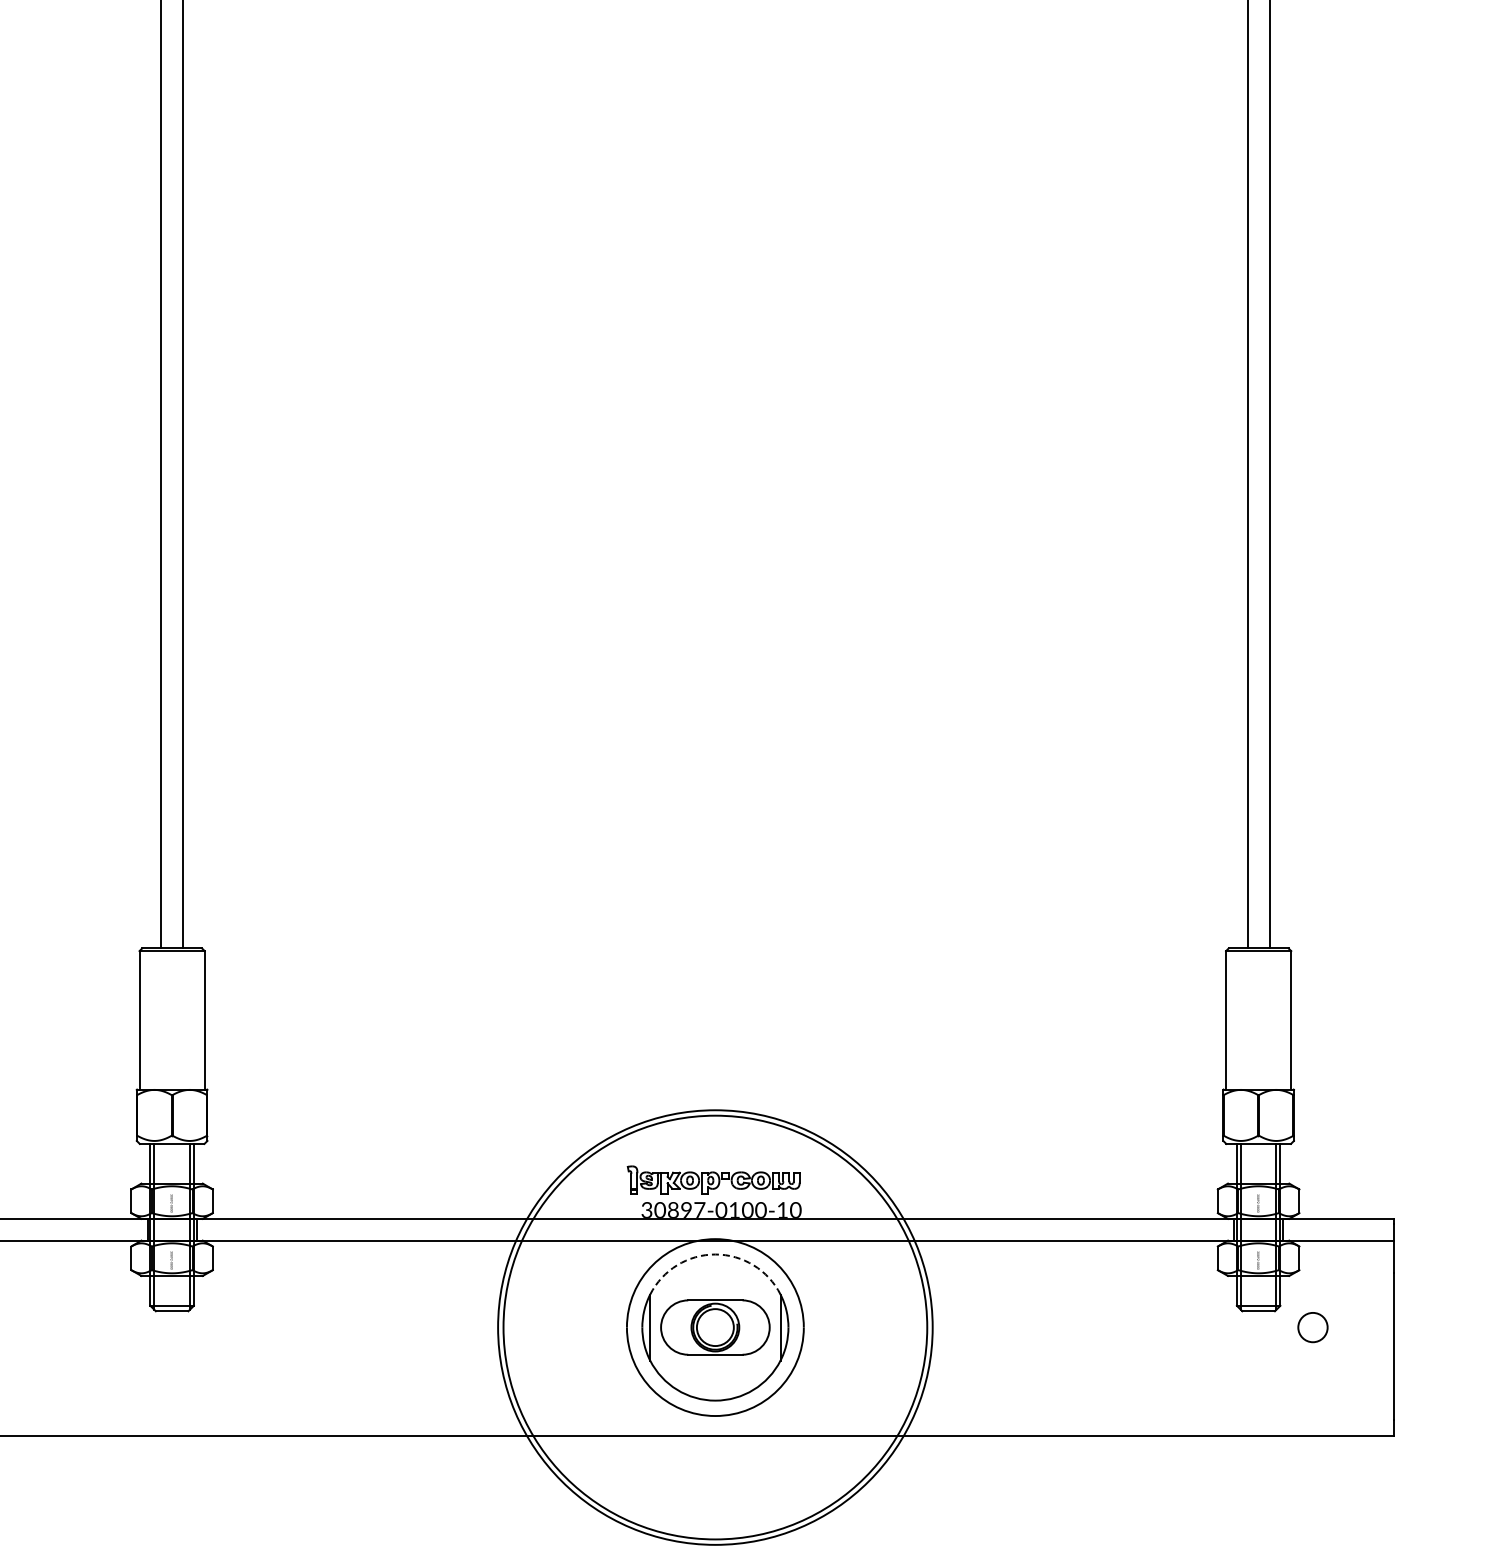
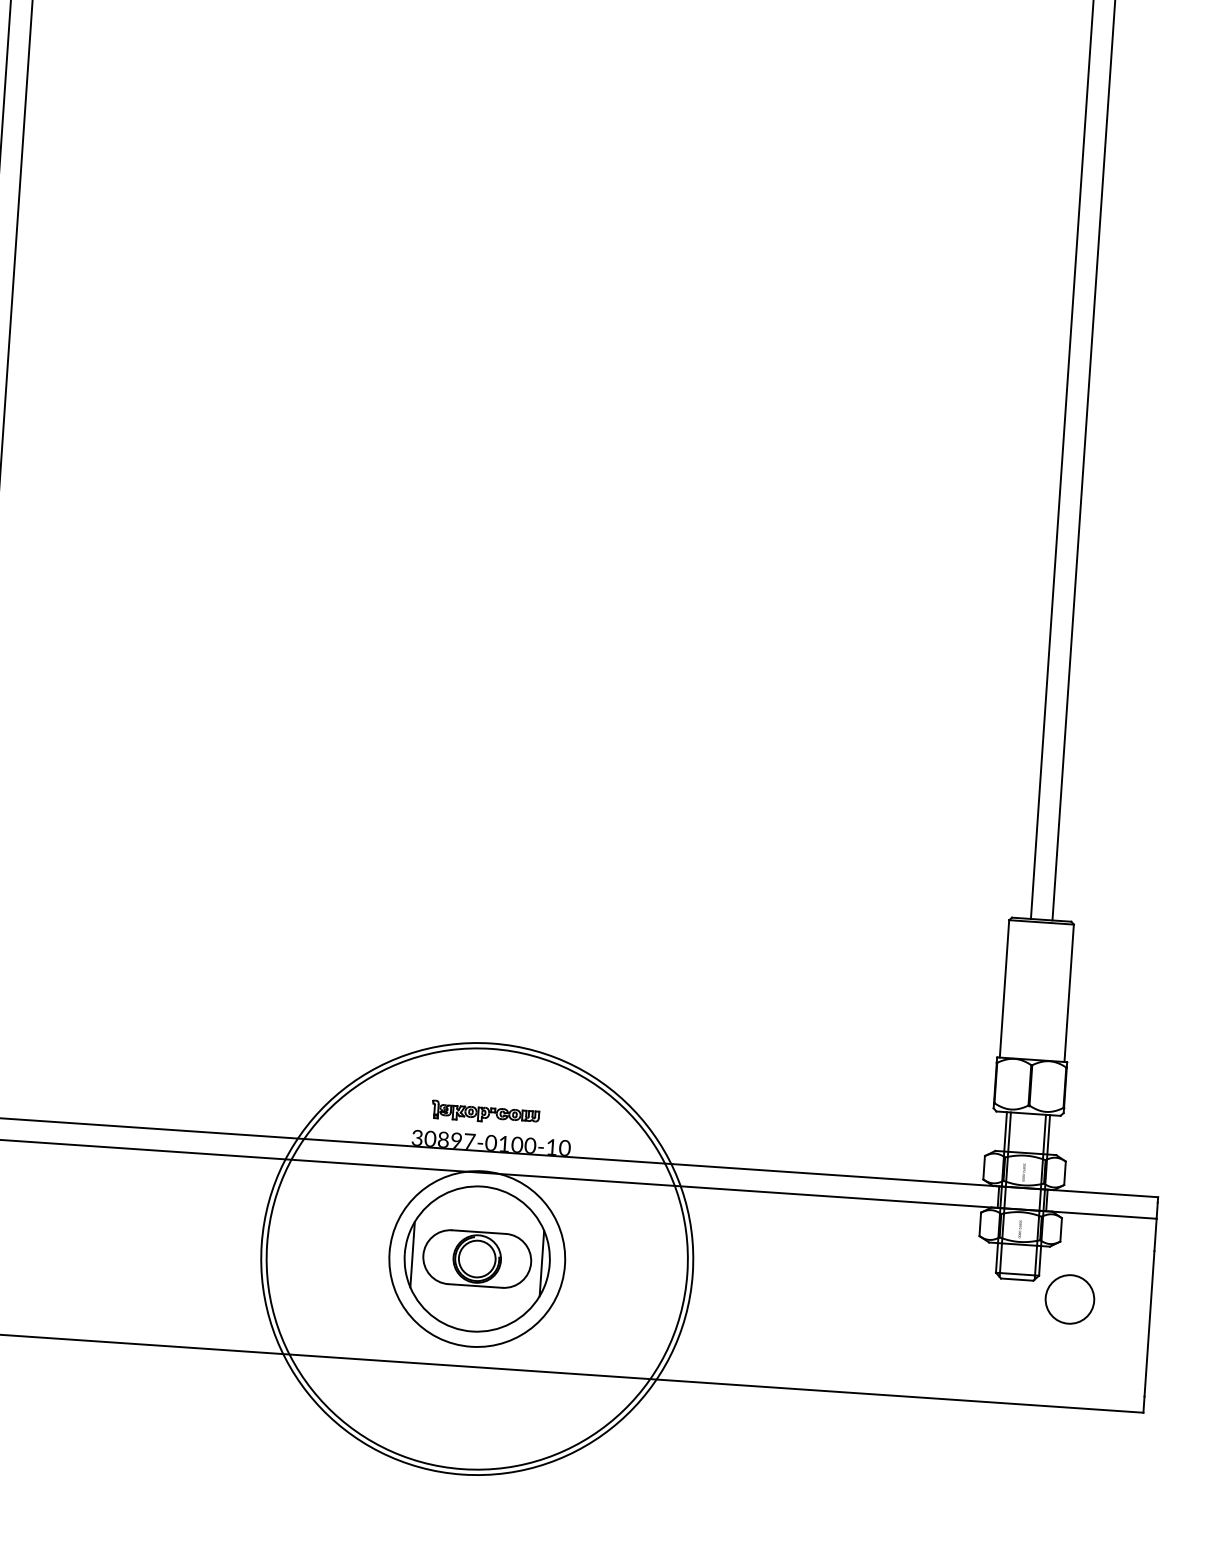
part: (713, 1179) -> (485, 1112), size x0.62
arc: (715, 1254) -> (482, 1186), dashed -> solid
circle: (1312, 1327) -> (1069, 1299), size x1.67

